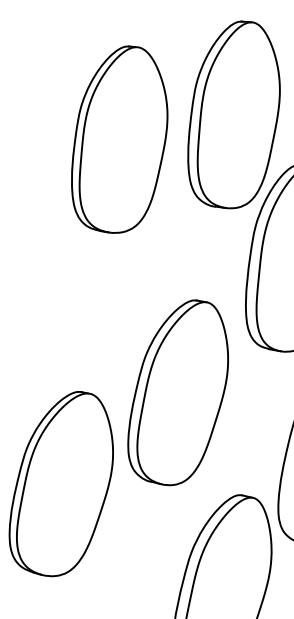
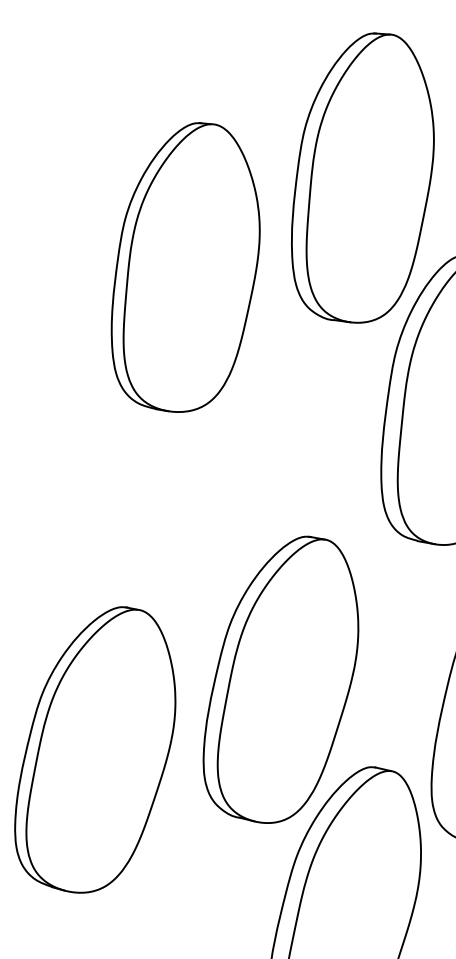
part: (119, 139) -> (185, 267), moved
part: (177, 392) -> (279, 679), moved

